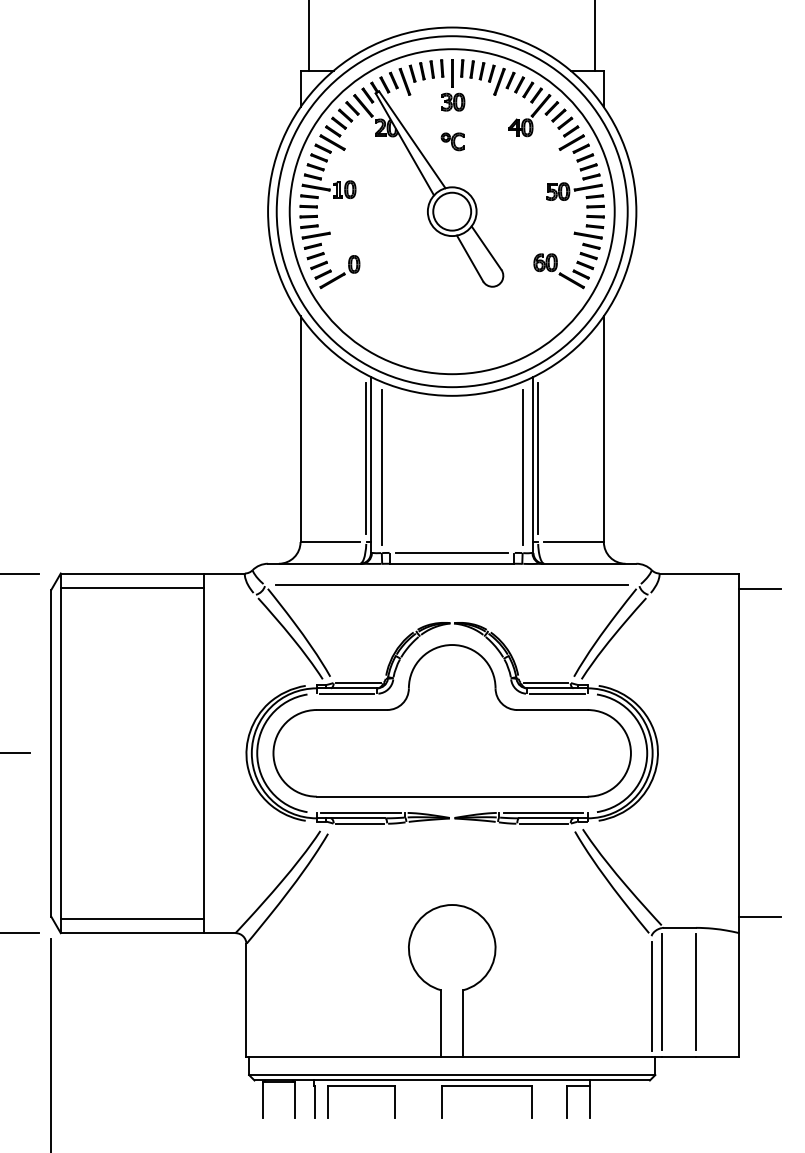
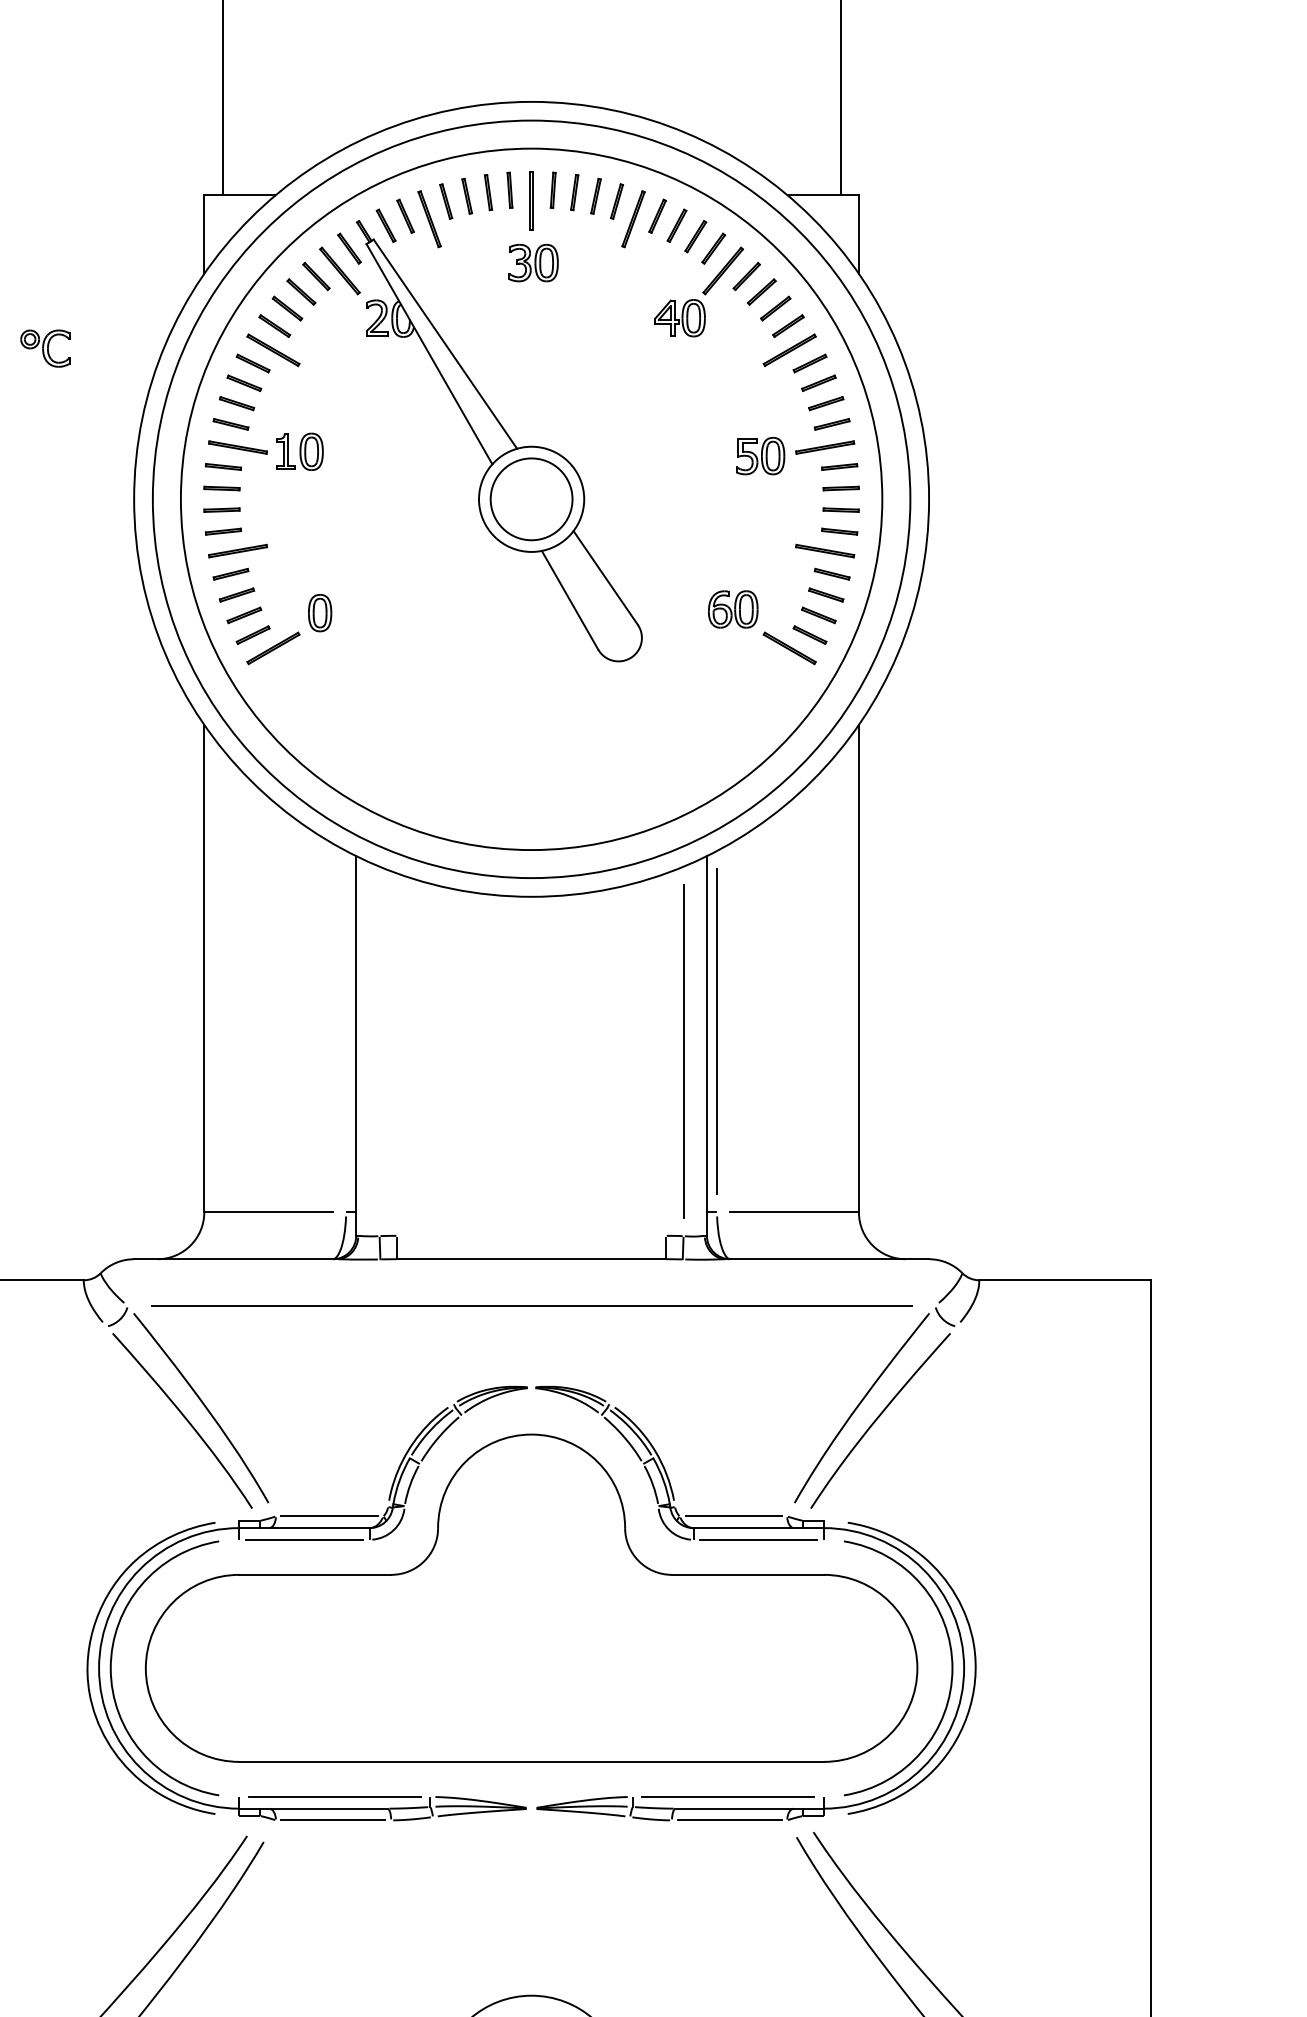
part: (452, 141) -> (44, 347), moved
line: (366, 457) -> (346, 1029), removed
line: (381, 467) -> (378, 1051), removed
line: (452, 552) -> (532, 1234), removed
line: (760, 589) -> (1196, 1314), removed

